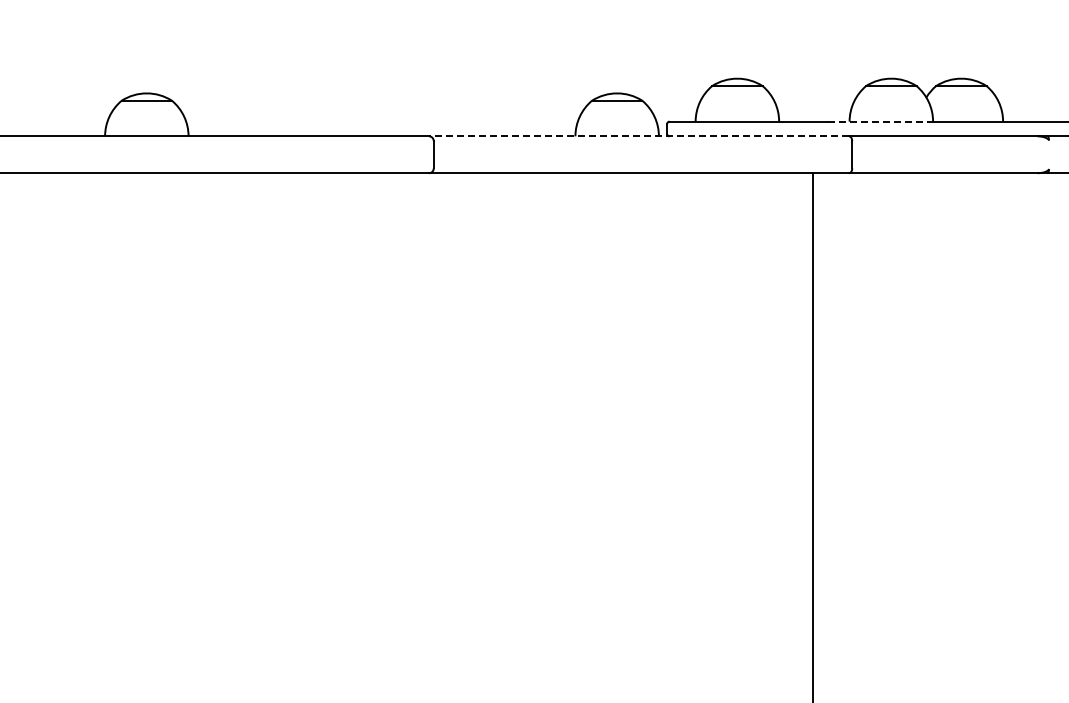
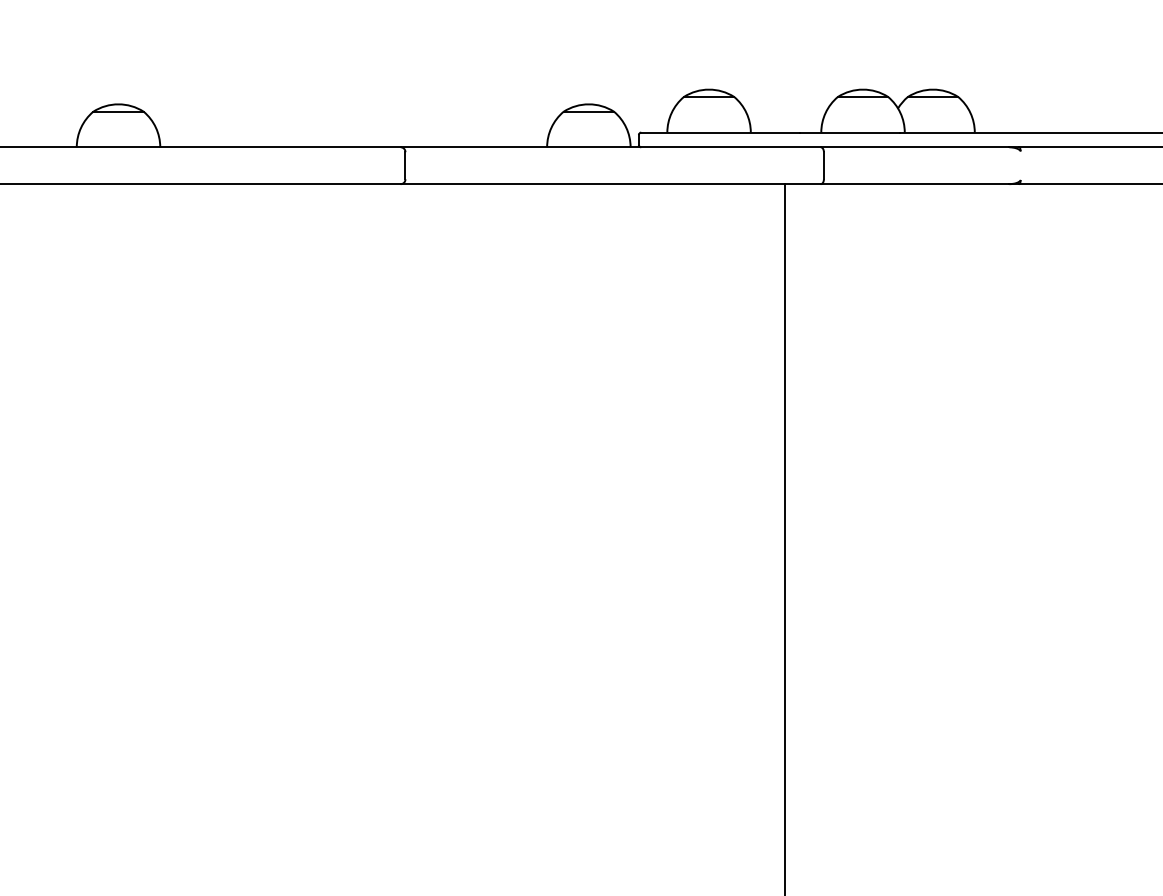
line: (878, 121) -> (850, 132), dashed -> solid
line: (638, 136) -> (610, 147), dashed -> solid

